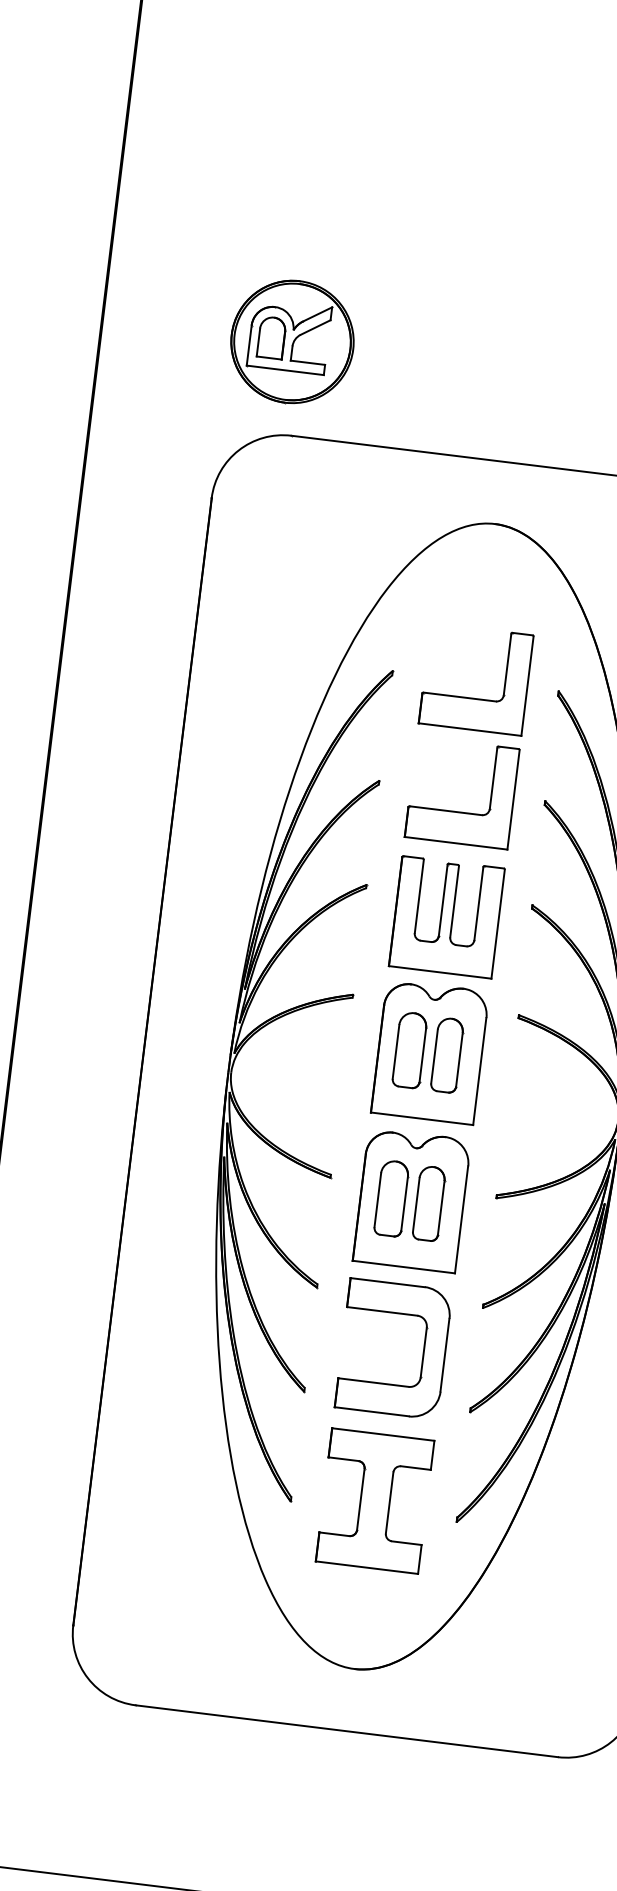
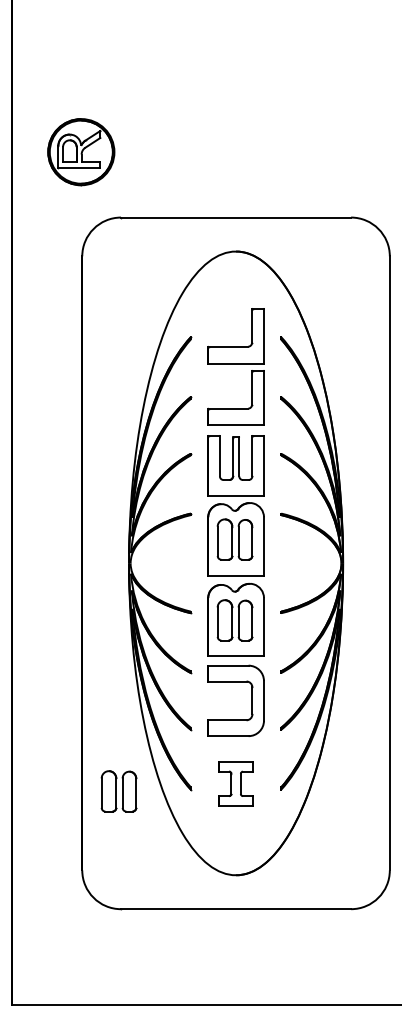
part: (292, 342) -> (81, 152), moved
part: (157, 1488) -> (118, 791), added
part: (374, 1500) -> (235, 783), size x0.6

